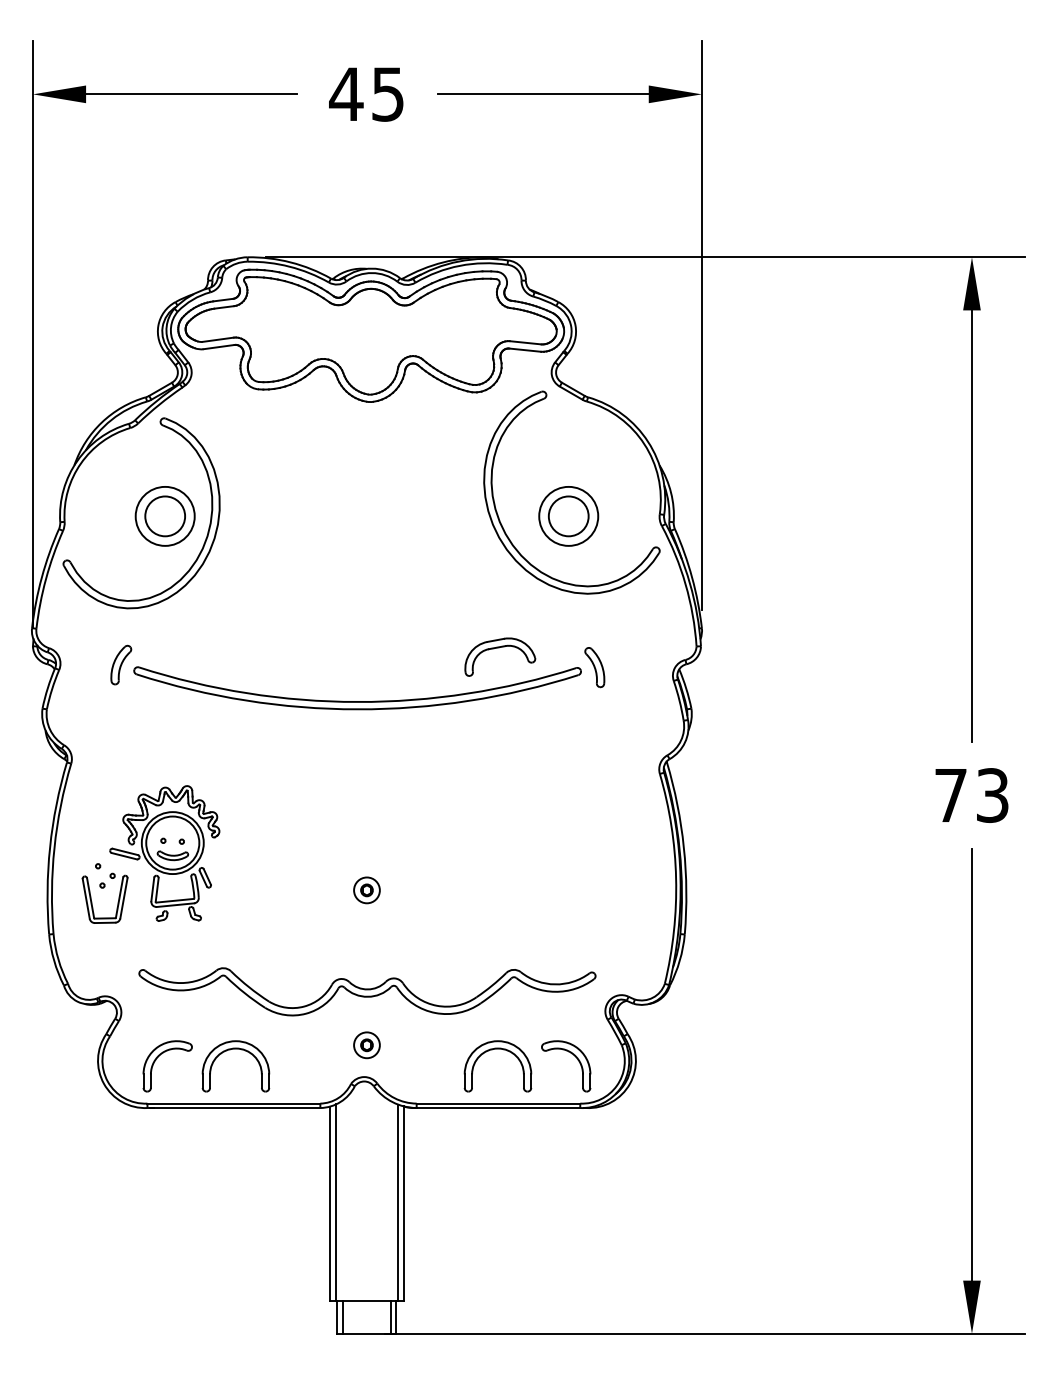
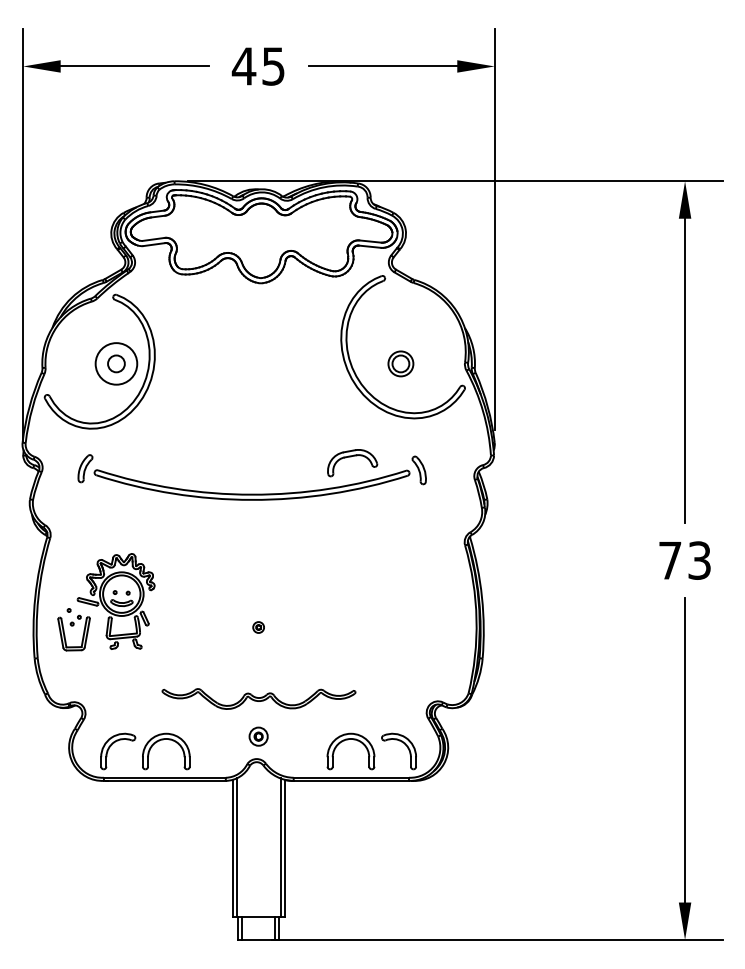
circle: (165, 516) -> (116, 363), size x0.6
part: (568, 516) -> (400, 363), size x0.6
part: (366, 890) -> (258, 627), size x0.6
part: (367, 991) -> (259, 698), size x0.6

